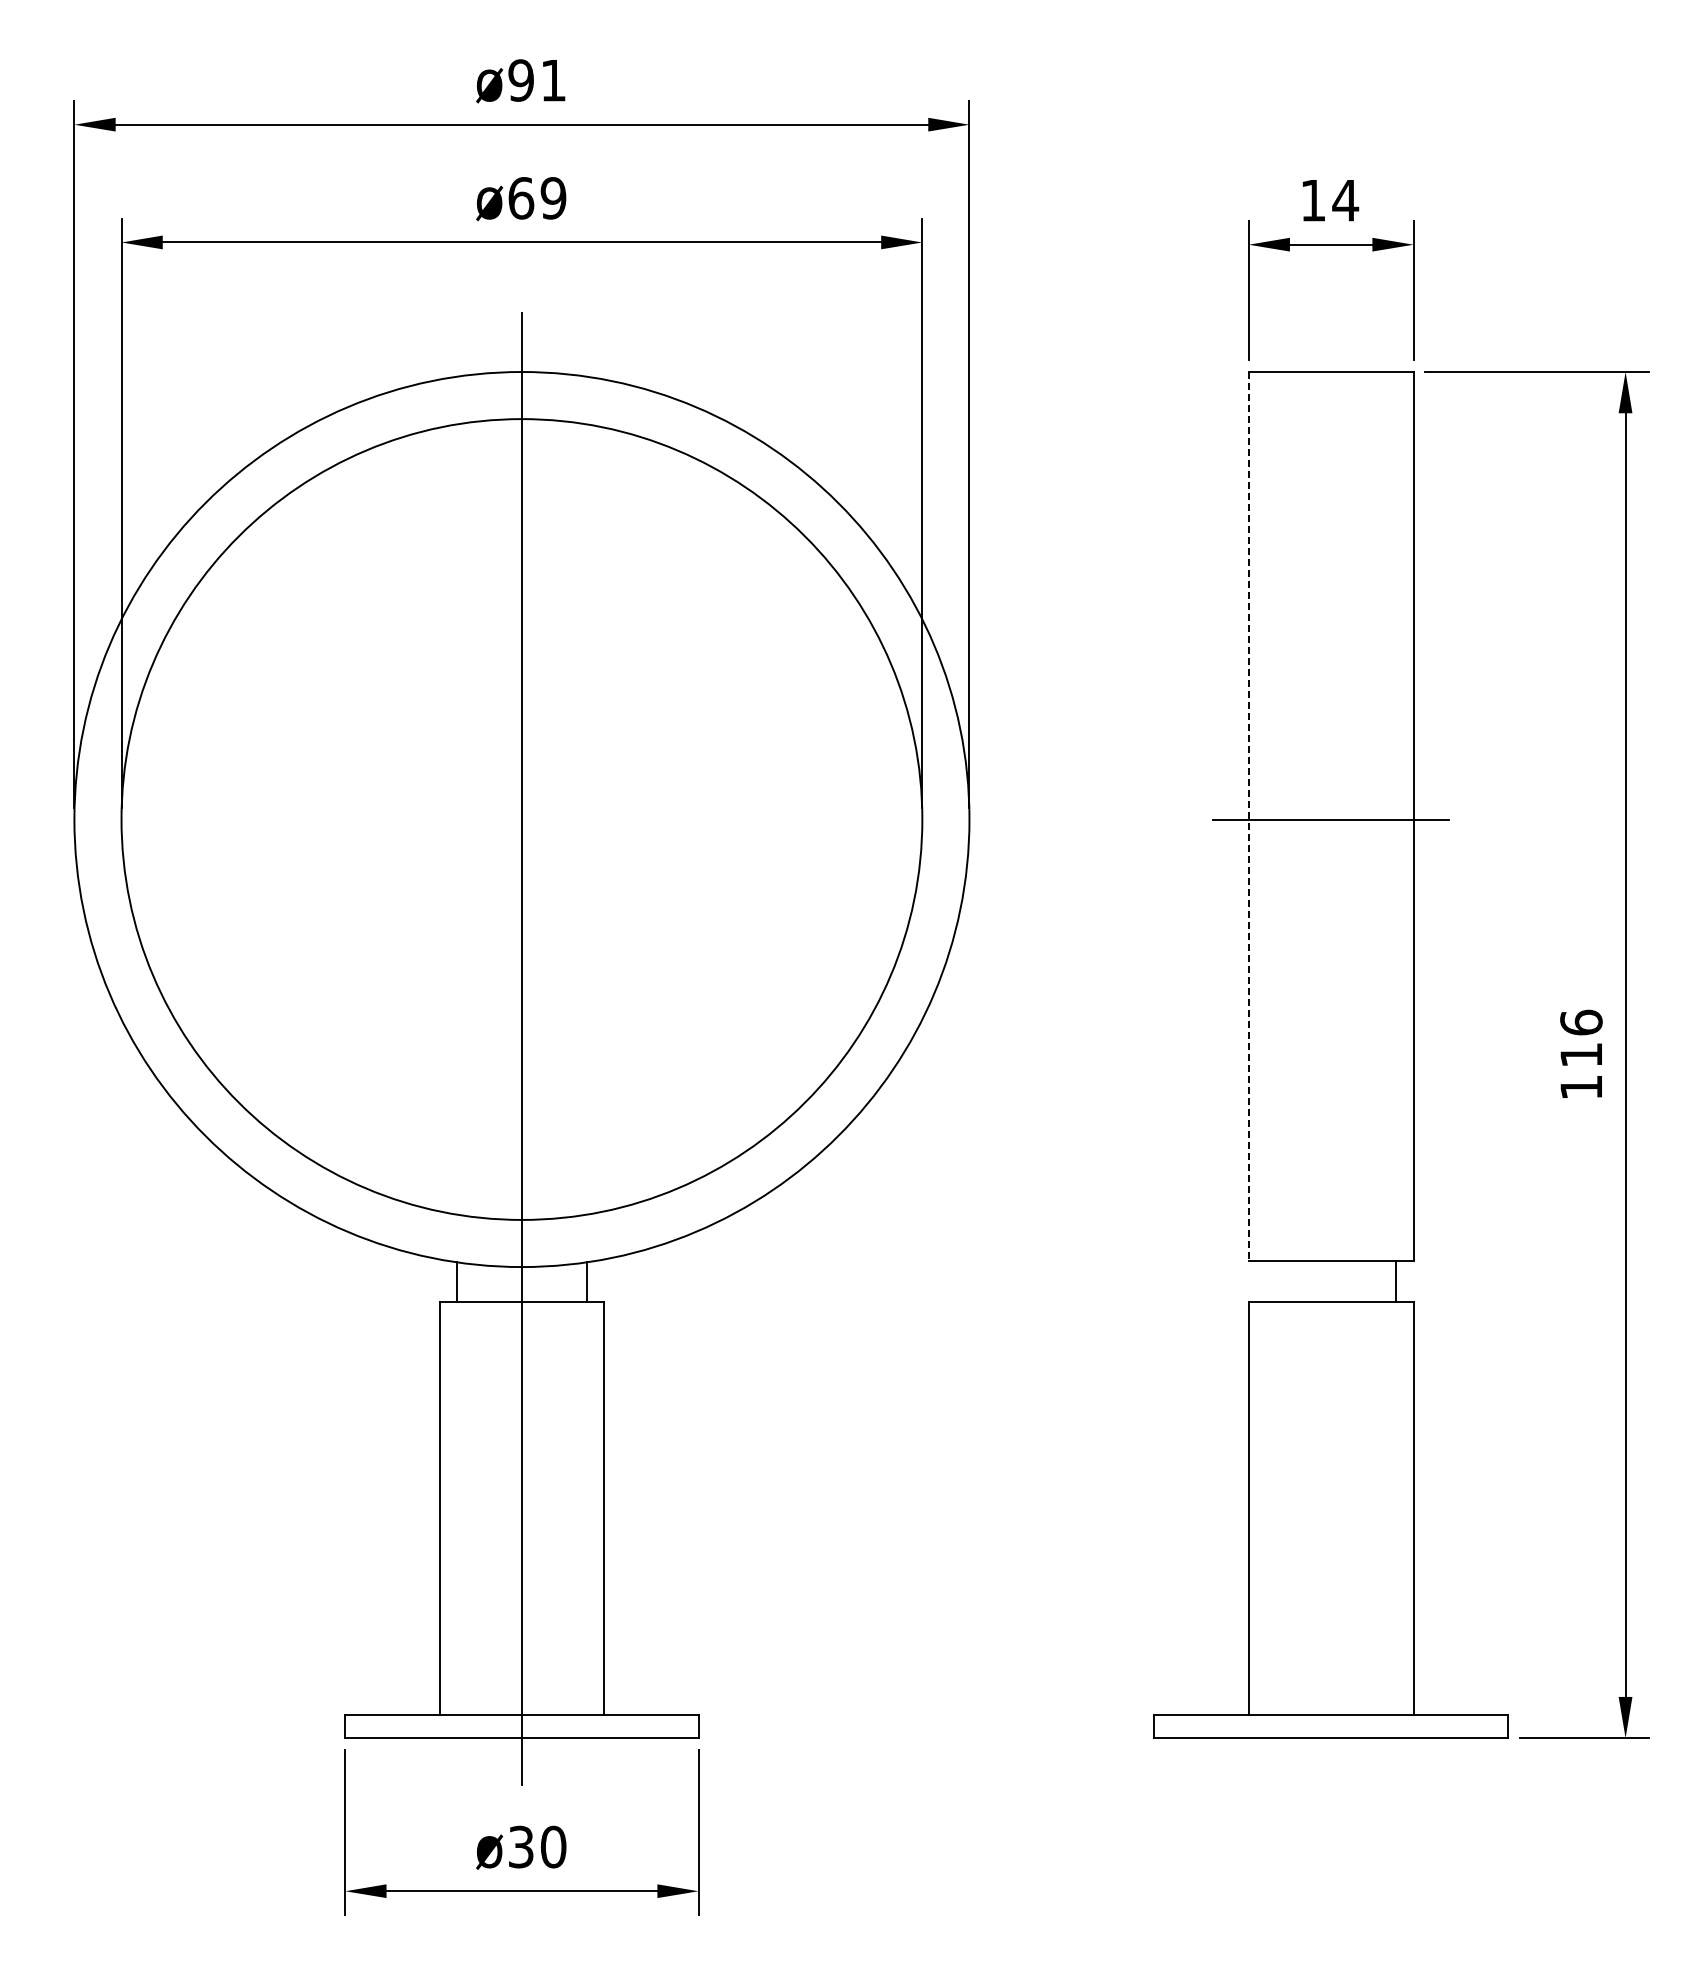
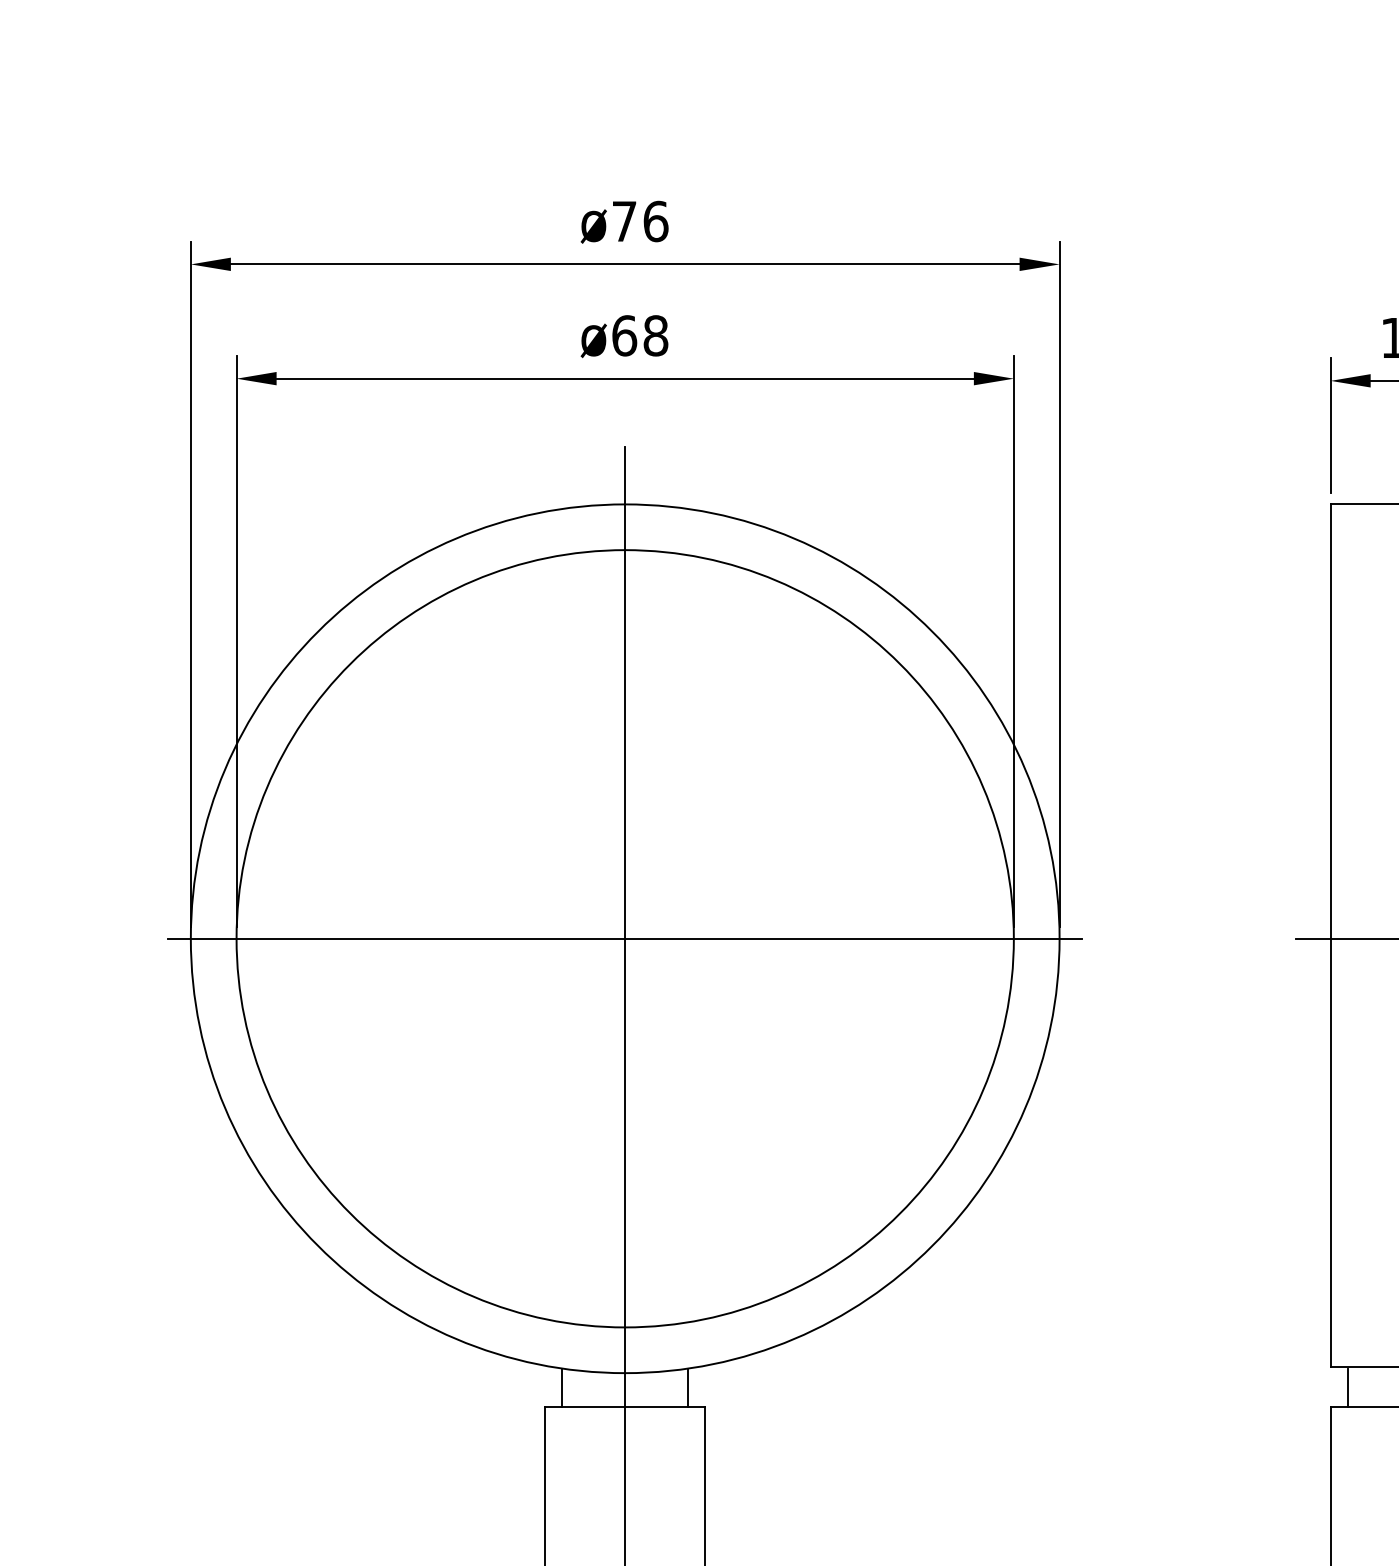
text: (537, 80) -> (640, 221), ø91 -> ø76
text: (553, 198) -> (655, 336), ø69 -> ø68
line: (1248, 816) -> (1330, 935), dashed -> solid
line: (521, 819) -> (624, 938), added
line: (1266, 1282) -> (1347, 1388), added

